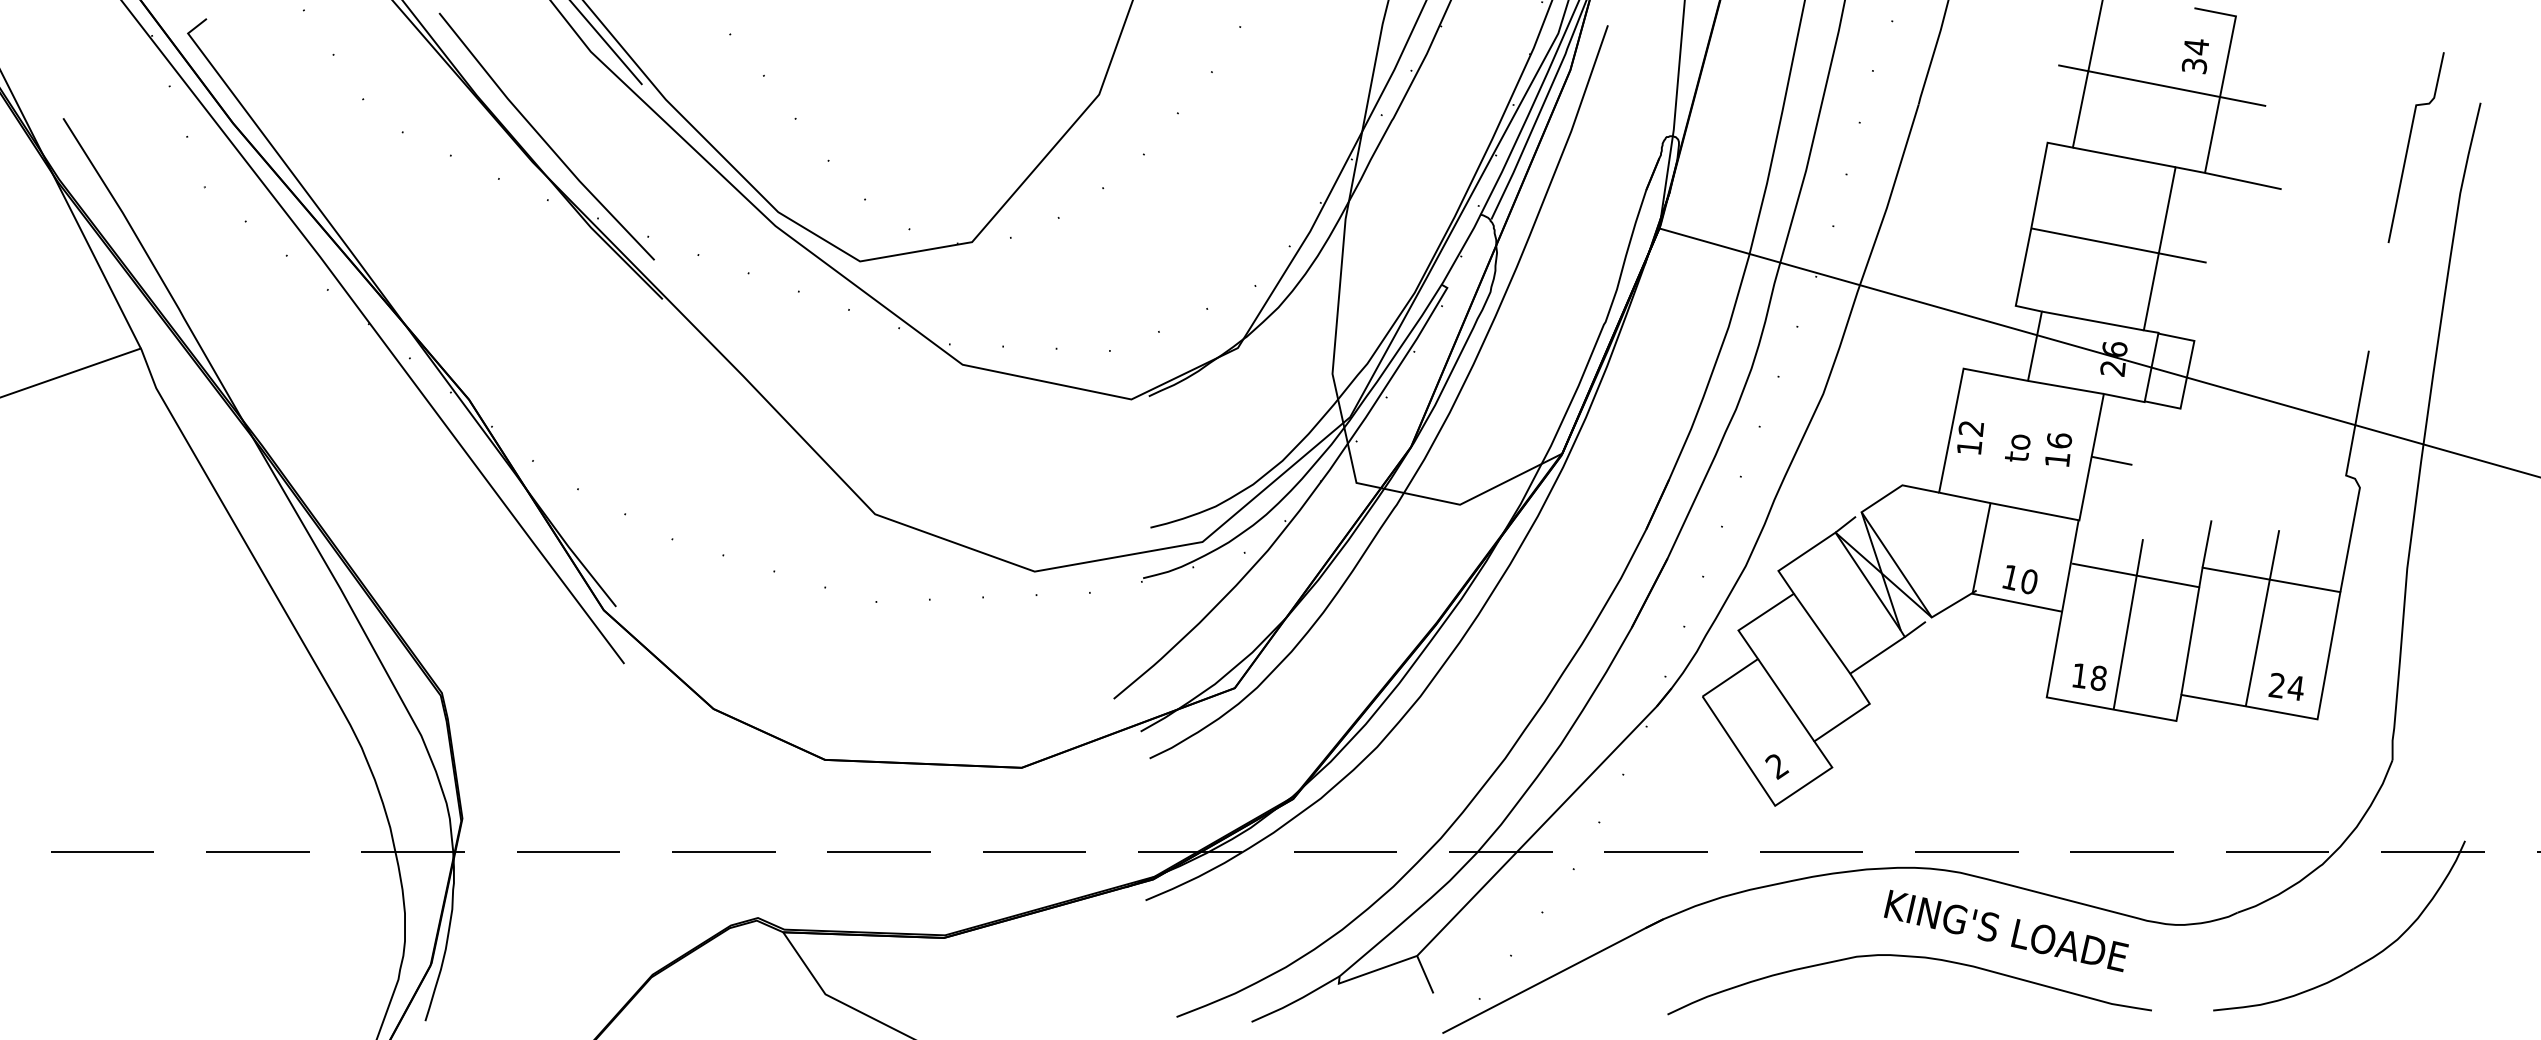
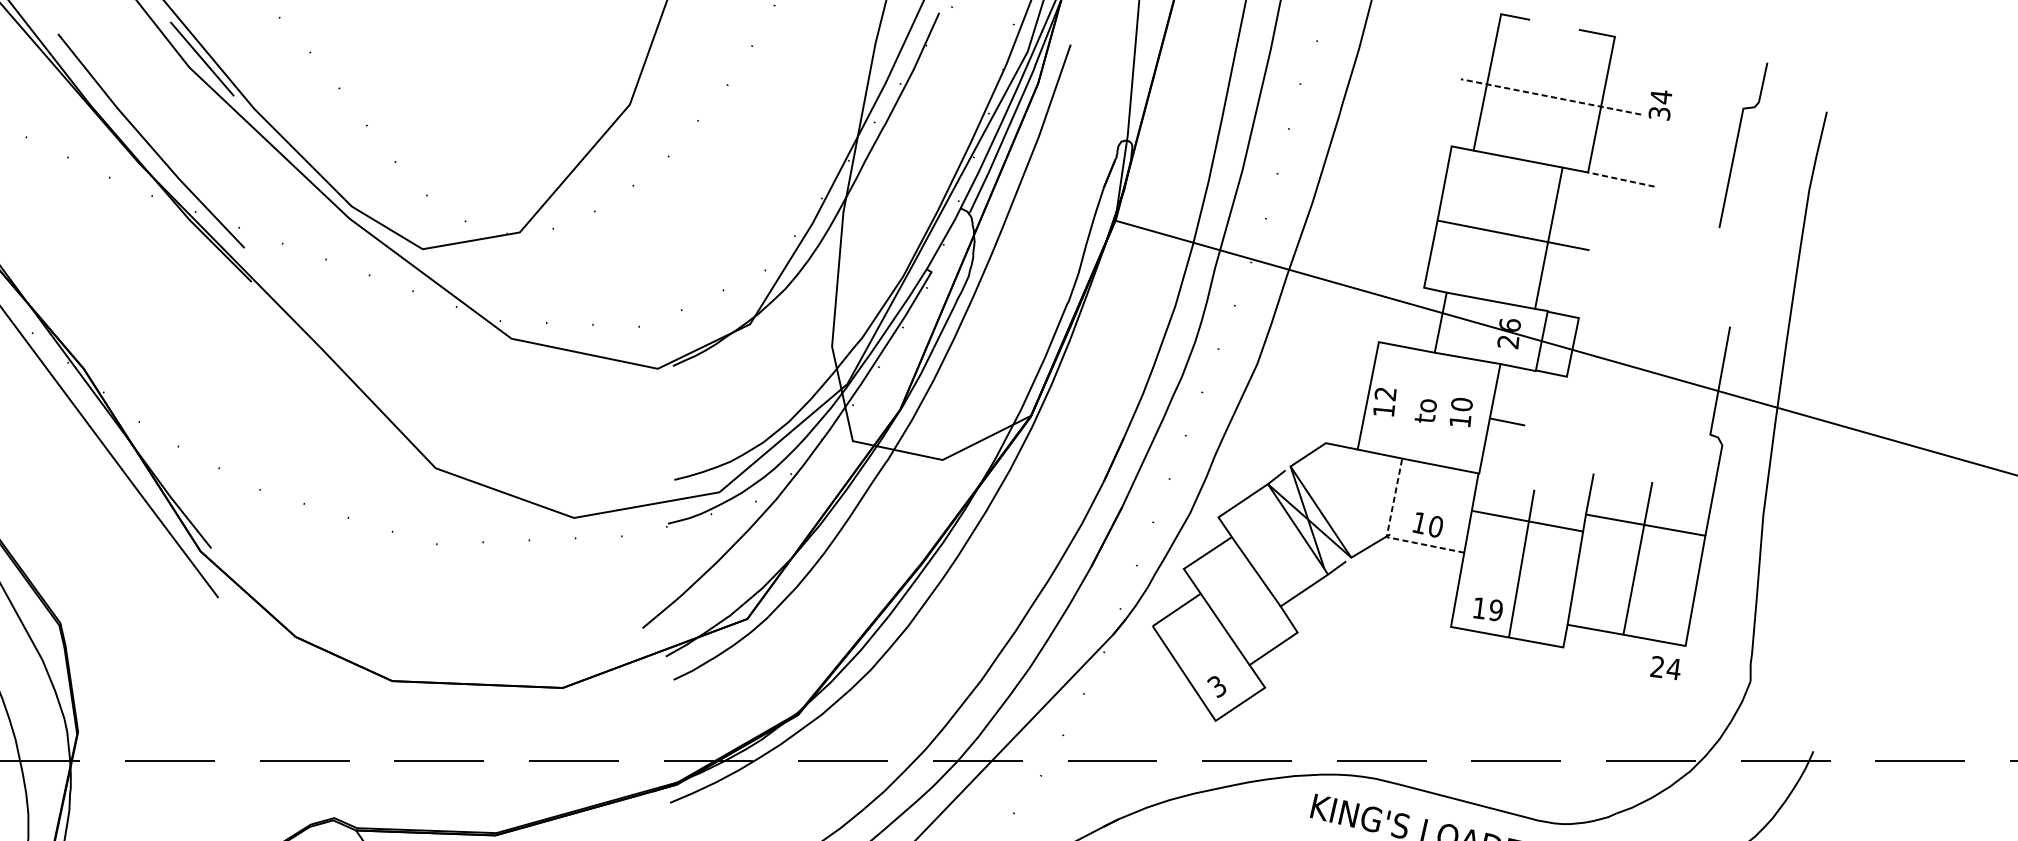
text: (2194, 56) -> (1659, 105), moved
line: (2162, 85) -> (1551, 96), solid -> dashed
line: (2409, 145) -> (1737, 143), moved
line: (2242, 181) -> (1620, 179), solid -> dashed
text: (2058, 440) -> (1461, 404), 16 -> 10
line: (1972, 593) -> (1386, 536), solid -> dashed
text: (2098, 678) -> (1495, 610), 18 -> 19
text: (2285, 686) -> (1664, 667), moved
text: (1777, 766) -> (1217, 686), 2 -> 3

